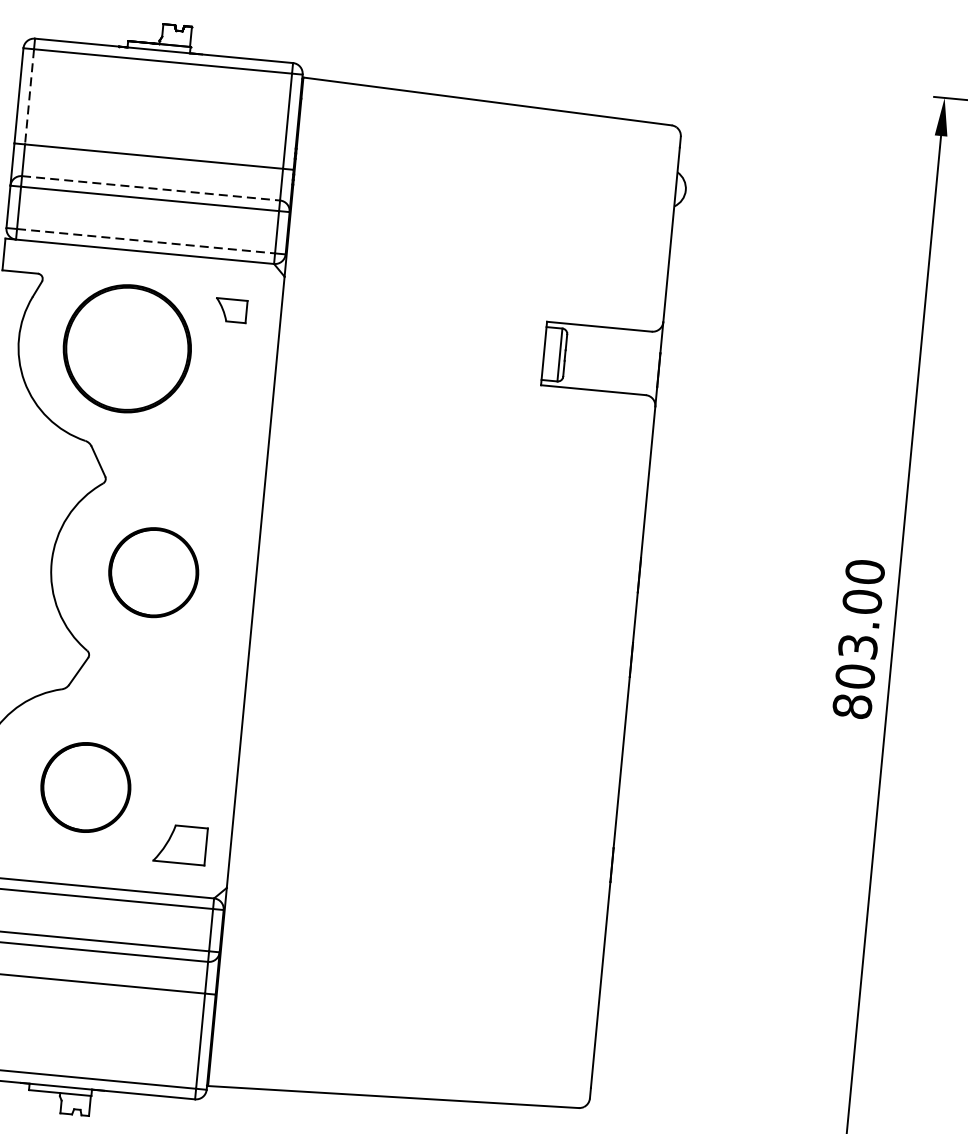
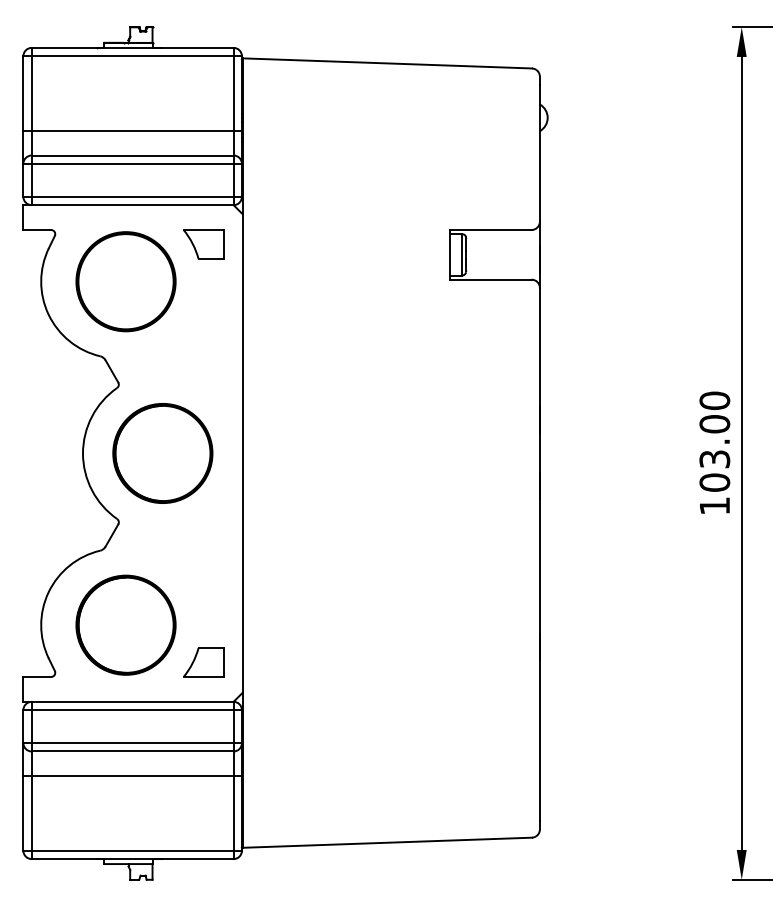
line: (29, 96) -> (31, 93), dashed -> solid
line: (150, 188) -> (132, 155), dashed -> solid
line: (145, 240) -> (132, 196), dashed -> solid
part: (230, 310) -> (203, 244), size x1.67
part: (153, 572) -> (162, 453), size x1.43
text: (852, 705) -> (714, 505), 803.00 -> 103.00
part: (85, 786) -> (125, 624), size x1.43

